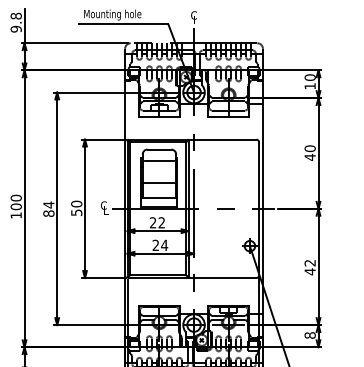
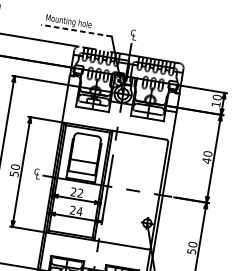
line: (123, 24) -> (76, 30), solid -> dashed
line: (159, 160) -> (86, 143), removed
text: (309, 267) -> (191, 248), 42 -> 50

